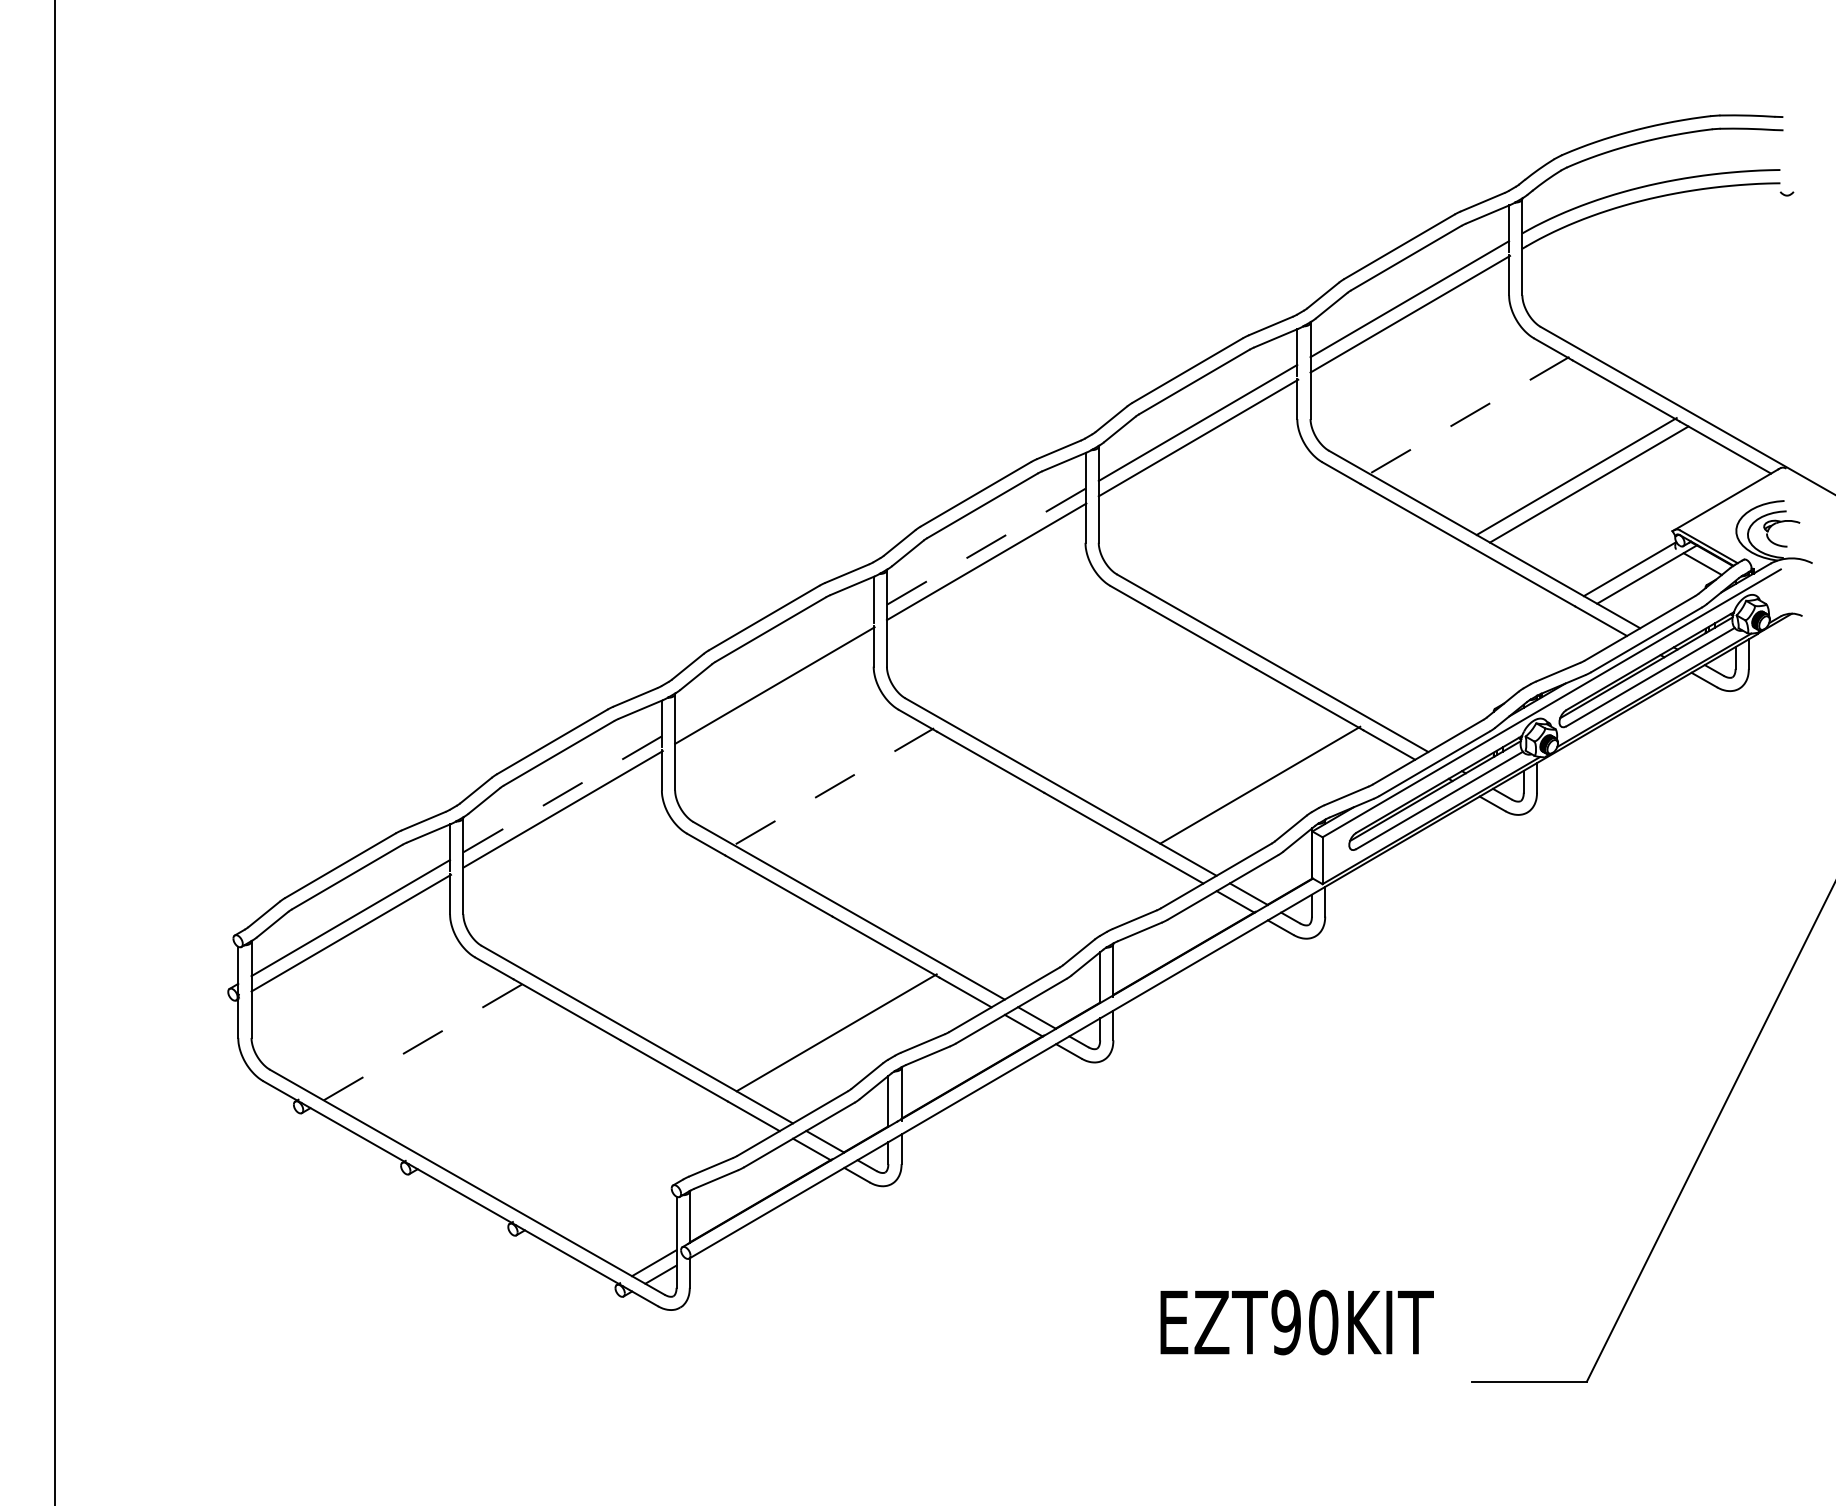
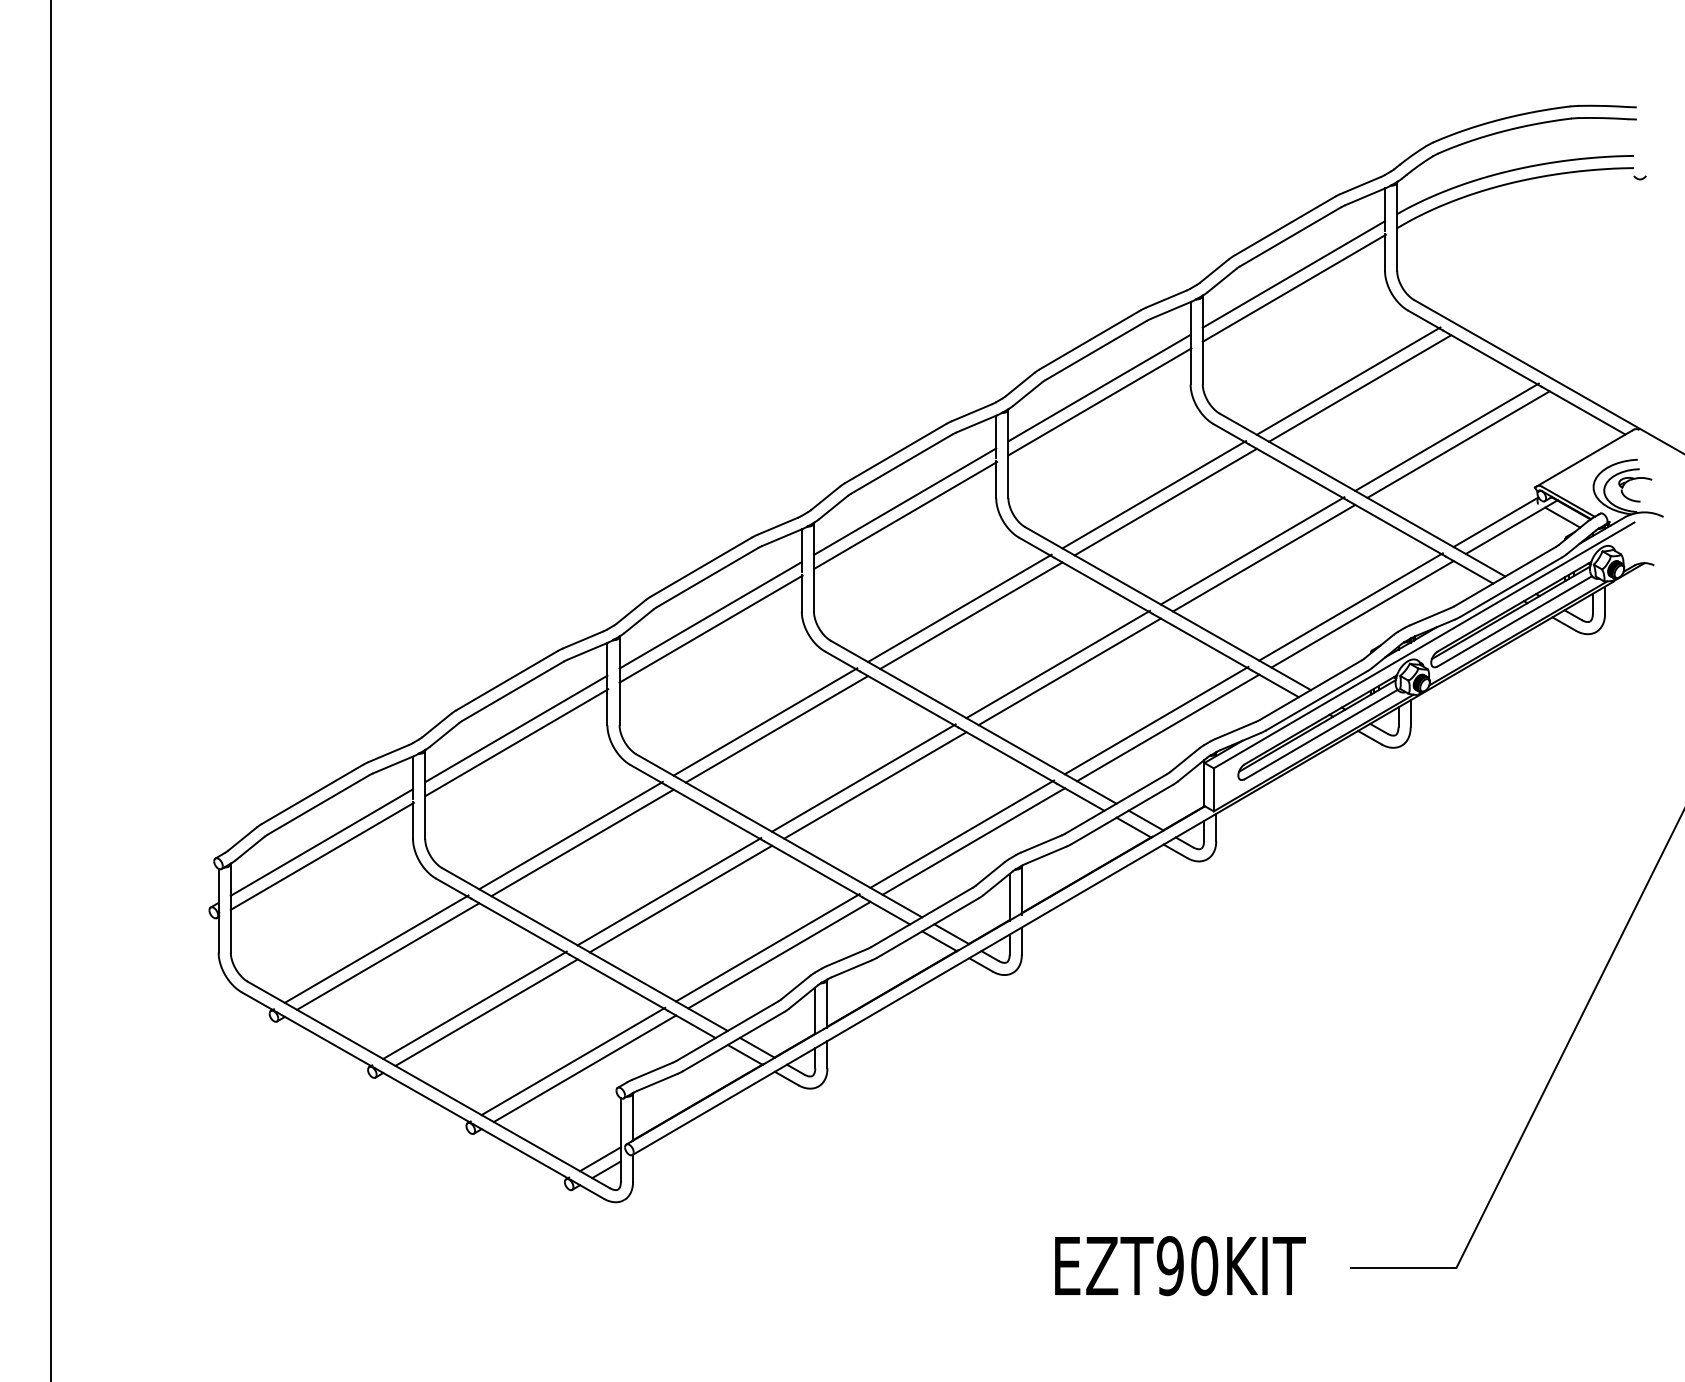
line: (1469, 415) -> (1348, 381), dashed -> solid
line: (1481, 423) -> (1359, 388), added
line: (1257, 538) -> (1154, 494), added
line: (986, 546) -> (905, 501), dashed -> solid
line: (1269, 547) -> (1165, 502), added
line: (1364, 599) -> (1252, 550), added
line: (1377, 608) -> (1264, 558), added
line: (1472, 660) -> (1351, 606), added
line: (1045, 662) -> (959, 607), added
line: (1484, 669) -> (1362, 614), added
line: (774, 670) -> (710, 615), added
line: (1058, 670) -> (971, 615), added
line: (1153, 723) -> (1058, 663), added
line: (1165, 732) -> (1069, 672), added
line: (834, 786) -> (765, 721), dashed -> solid
line: (1272, 793) -> (1167, 728), added
line: (562, 794) -> (516, 729), dashed -> solid
line: (846, 794) -> (776, 729), added
line: (941, 847) -> (864, 777), added
line: (953, 855) -> (875, 785), added
line: (1048, 908) -> (962, 833), added
line: (622, 910) -> (571, 835), added
line: (1060, 917) -> (973, 841), added
line: (634, 918) -> (582, 842), added
line: (729, 971) -> (669, 891), added
line: (741, 979) -> (680, 898), added
line: (410, 1033) -> (376, 948), added
line: (848, 1040) -> (778, 954), added
line: (423, 1042) -> (388, 956), dashed -> solid
line: (517, 1095) -> (474, 1005), added
line: (529, 1103) -> (485, 1012), added
line: (624, 1156) -> (573, 1061), added
line: (637, 1164) -> (585, 1068), added
text: (1296, 1322) -> (1179, 1266), moved

